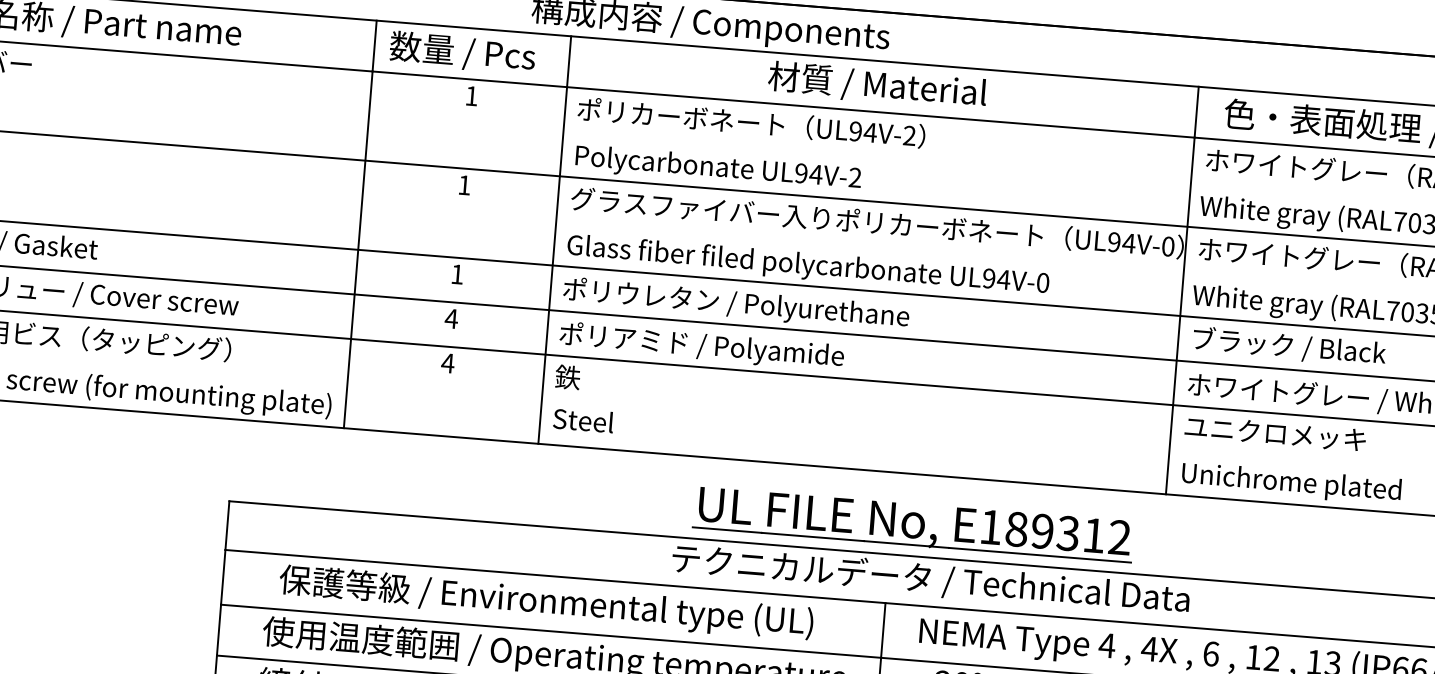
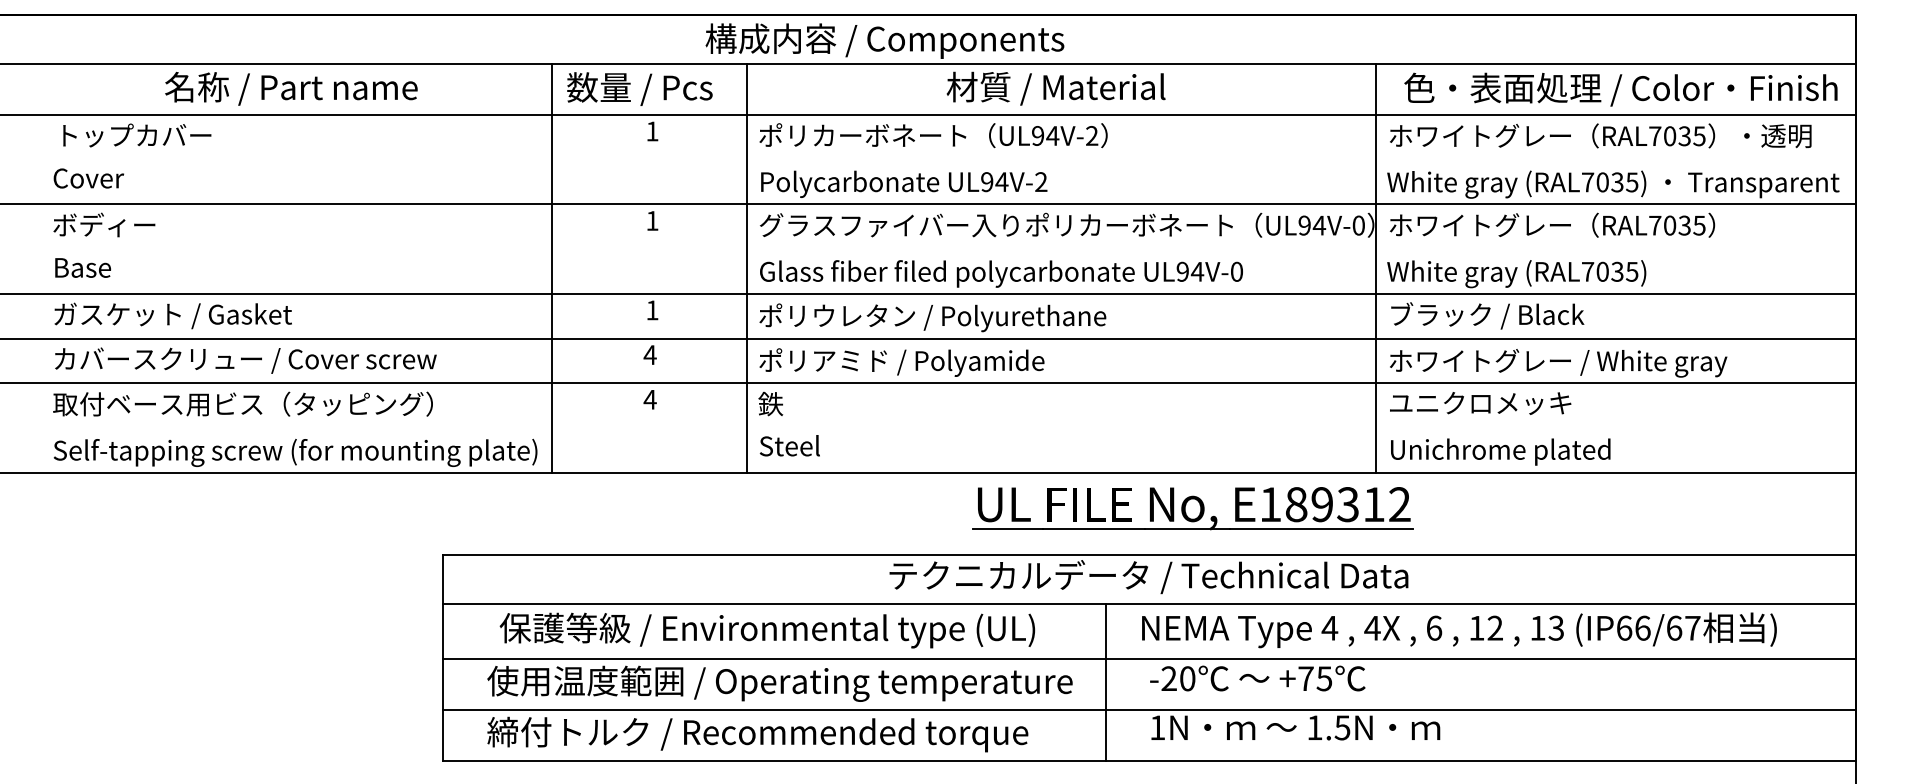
part: (912, 524) -> (1192, 508), moved

